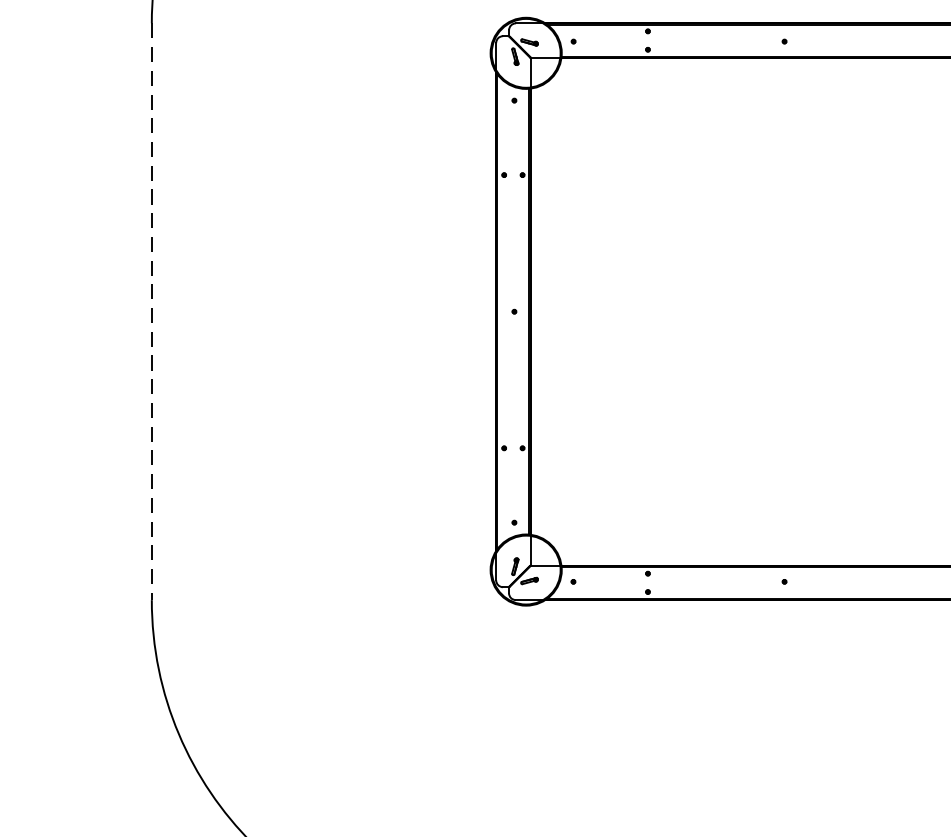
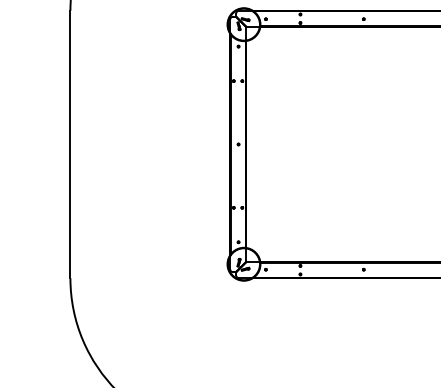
line: (151, 311) -> (70, 144), dashed -> solid

